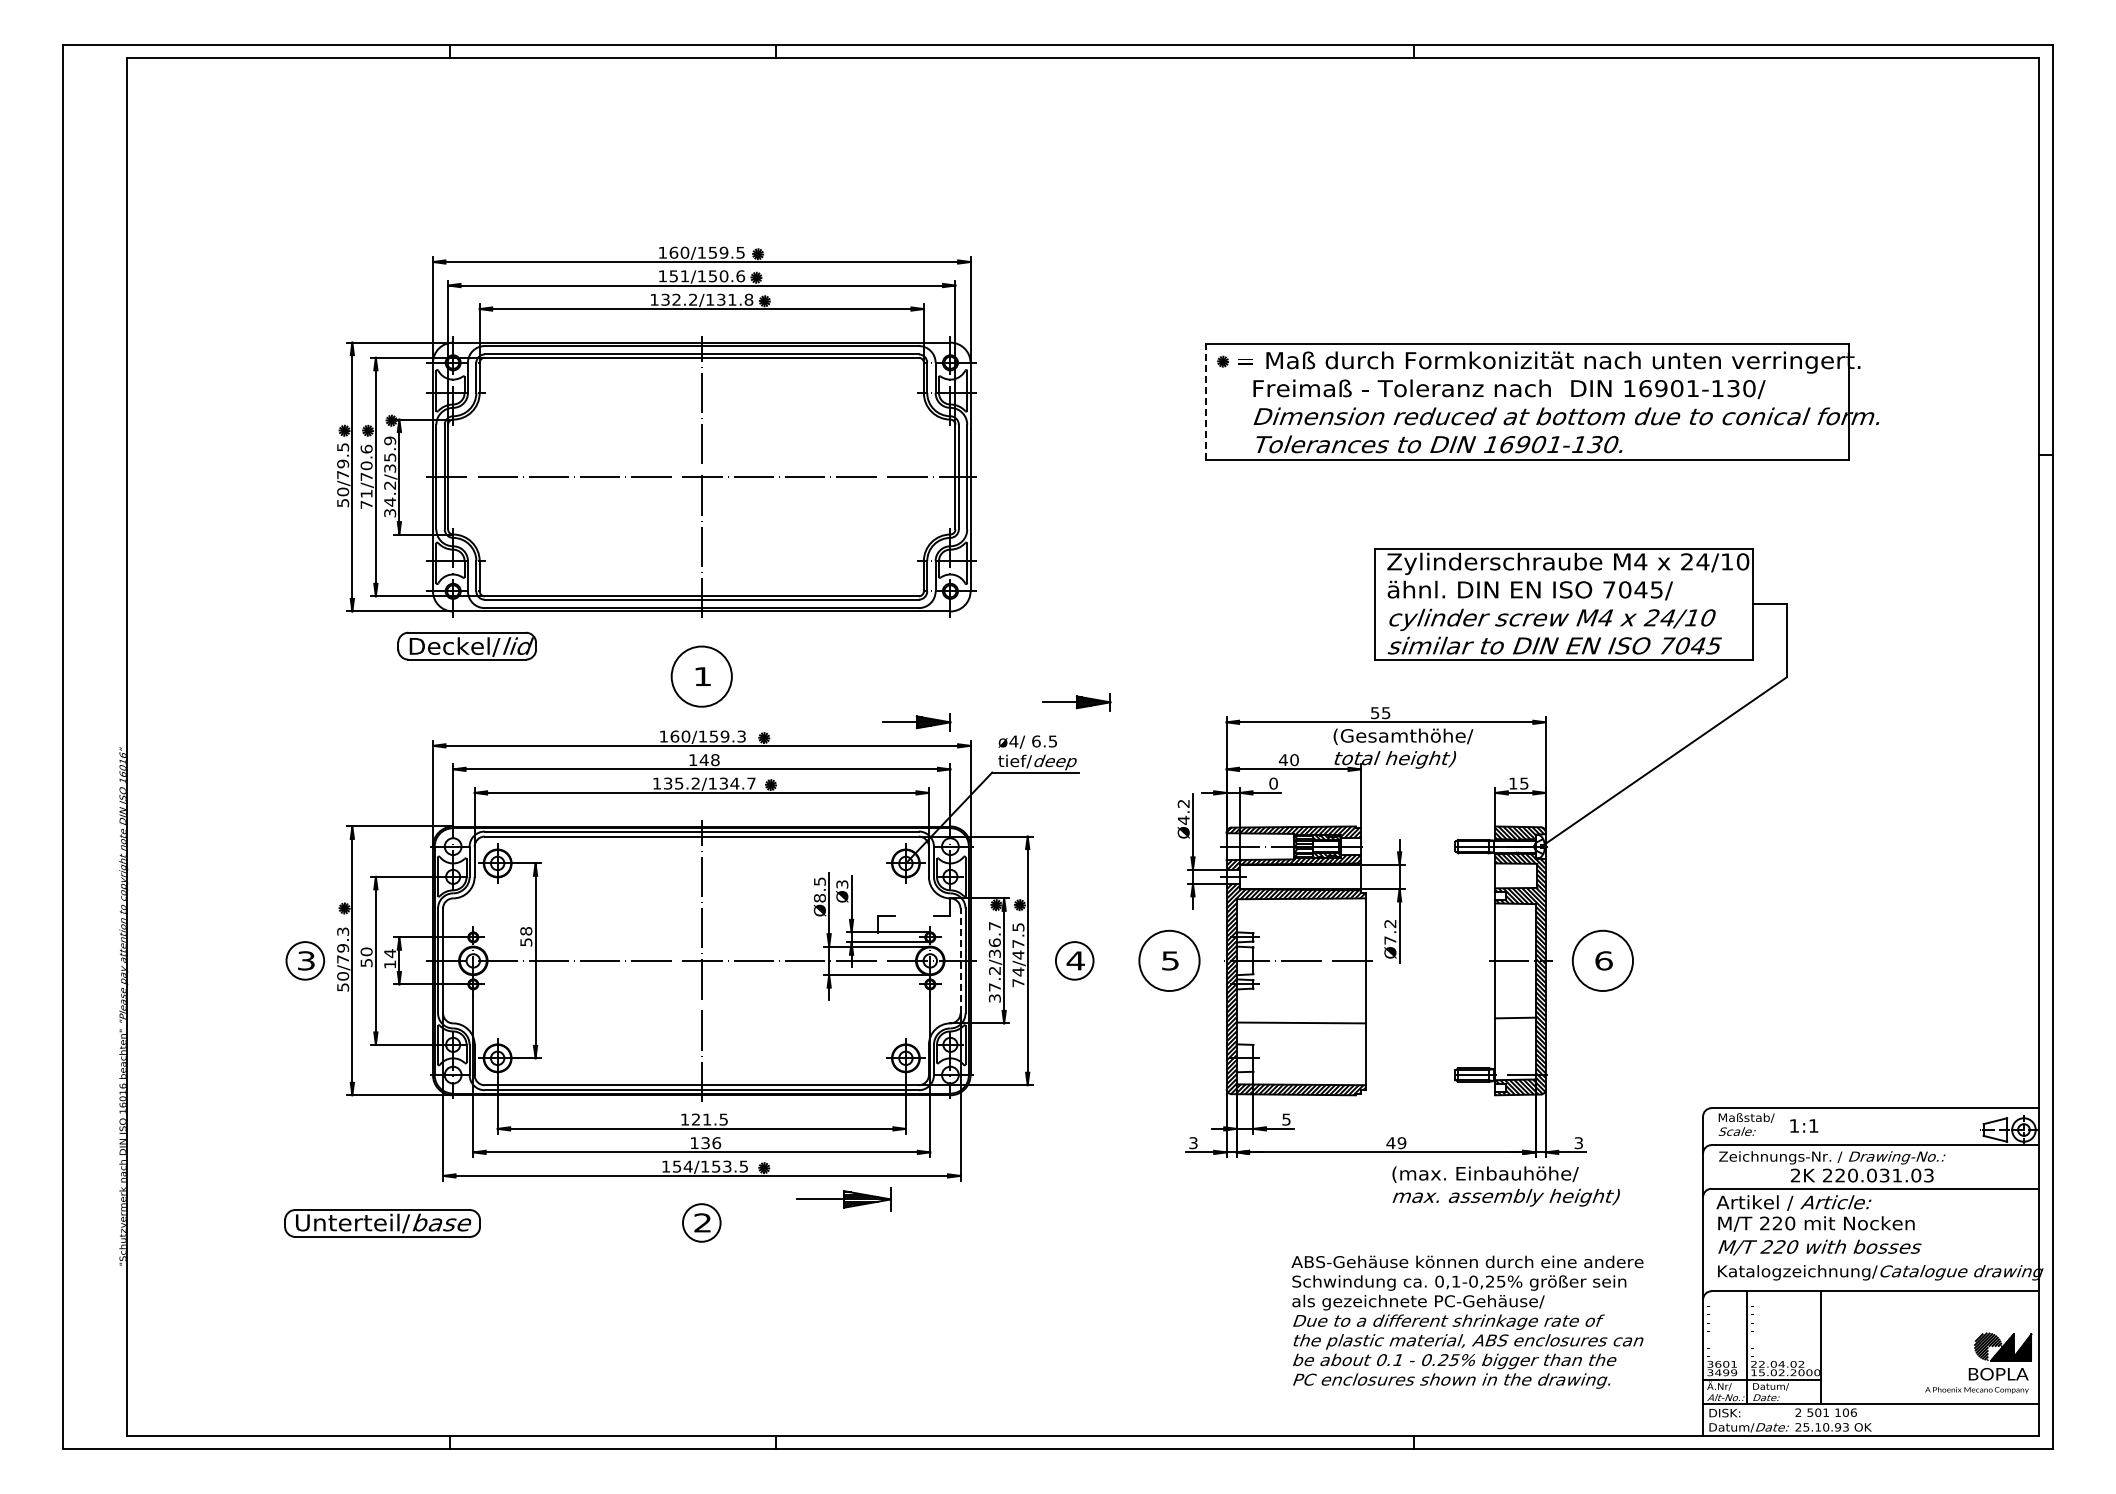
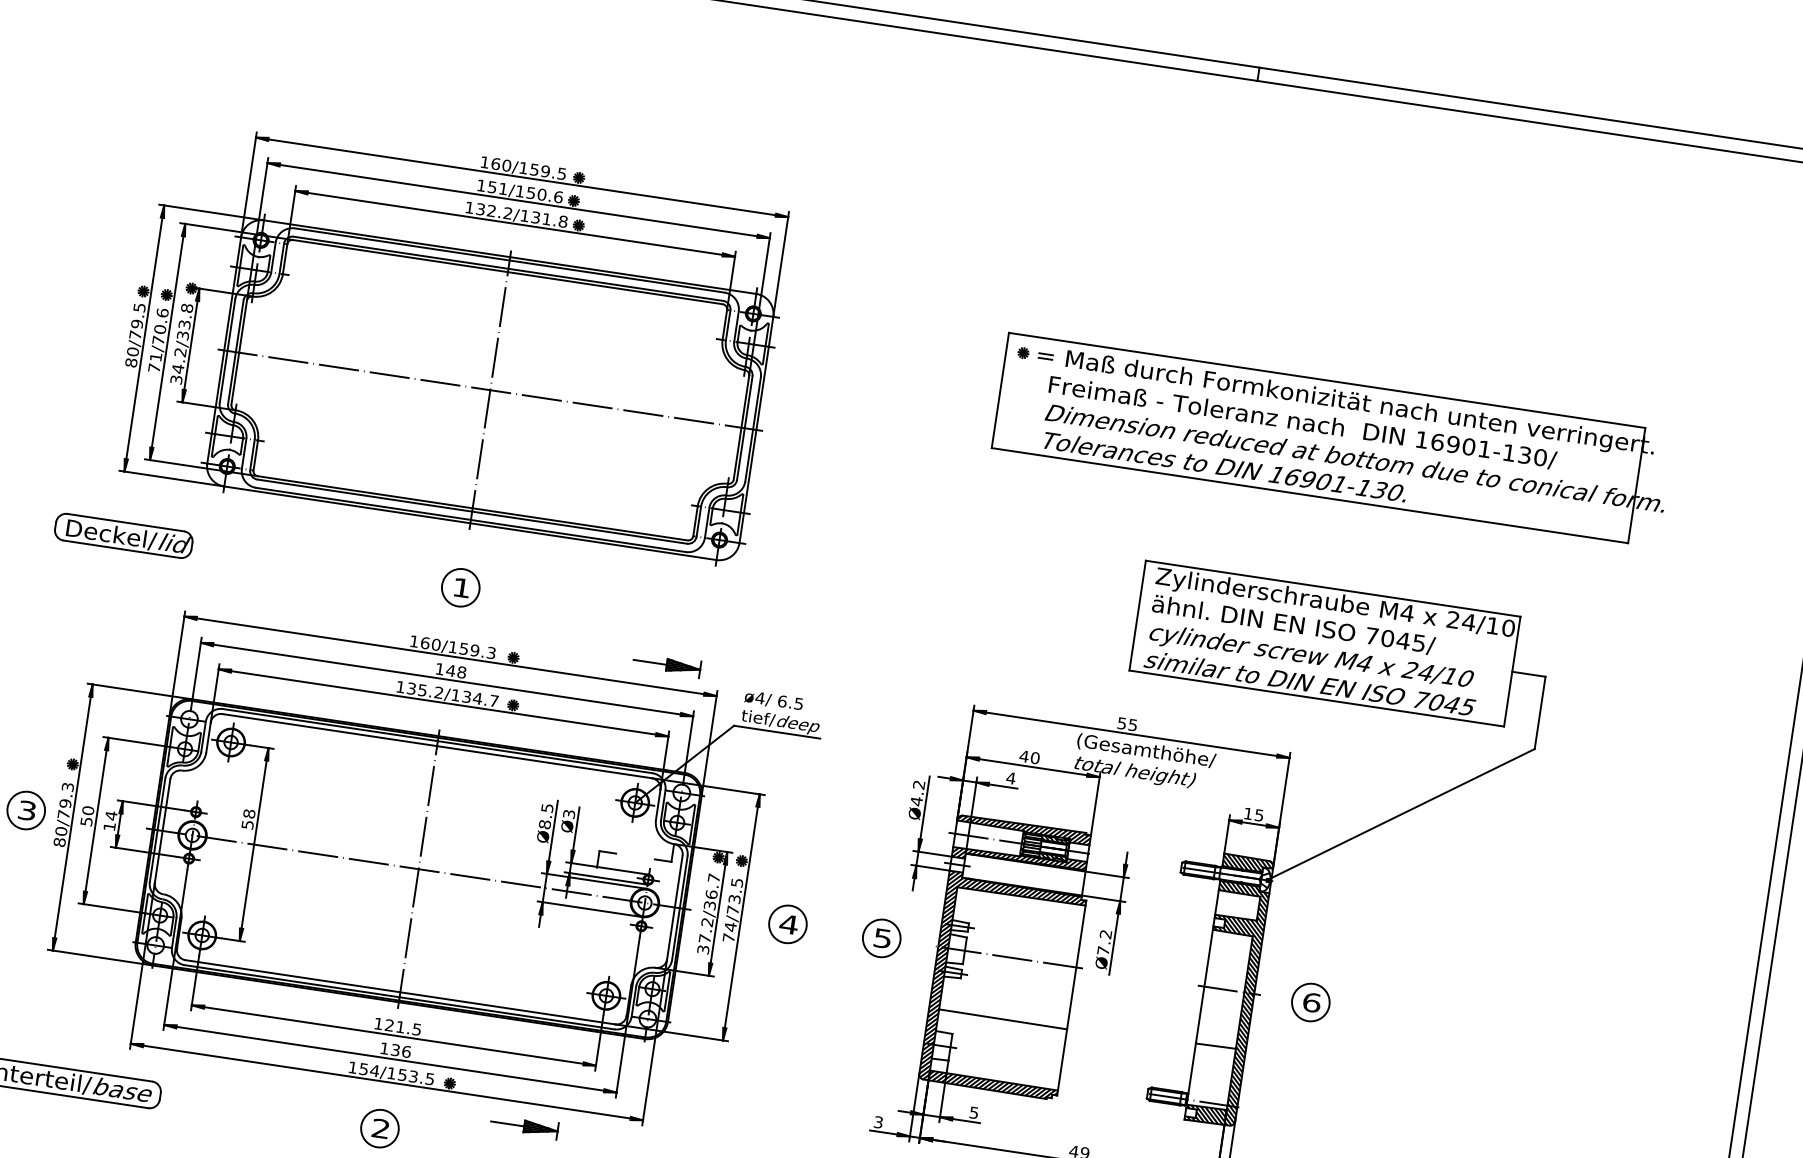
line: (1205, 401) -> (1000, 389), dashed -> solid
text: (390, 448) -> (186, 315), 34.2/35.9 -> 34.2/33.8
text: (343, 502) -> (131, 362), 50/79.5 -> 80/79.5
part: (466, 645) -> (123, 535), moved
circle: (701, 676) -> (460, 587), size x0.62
part: (1076, 702) -> (827, 668), removed
text: (1273, 783) -> (1010, 778), 0 -> 4
text: (1018, 949) -> (733, 904), 74/47.5 -> 74/73.5
line: (960, 960) -> (674, 907), dashed -> solid
circle: (1169, 960) -> (881, 938), size x0.62
circle: (1602, 960) -> (1310, 1002), size x0.62
text: (343, 987) -> (60, 842), 50/79.3 -> 80/79.3
part: (844, 1199) -> (524, 1126), size x0.71

